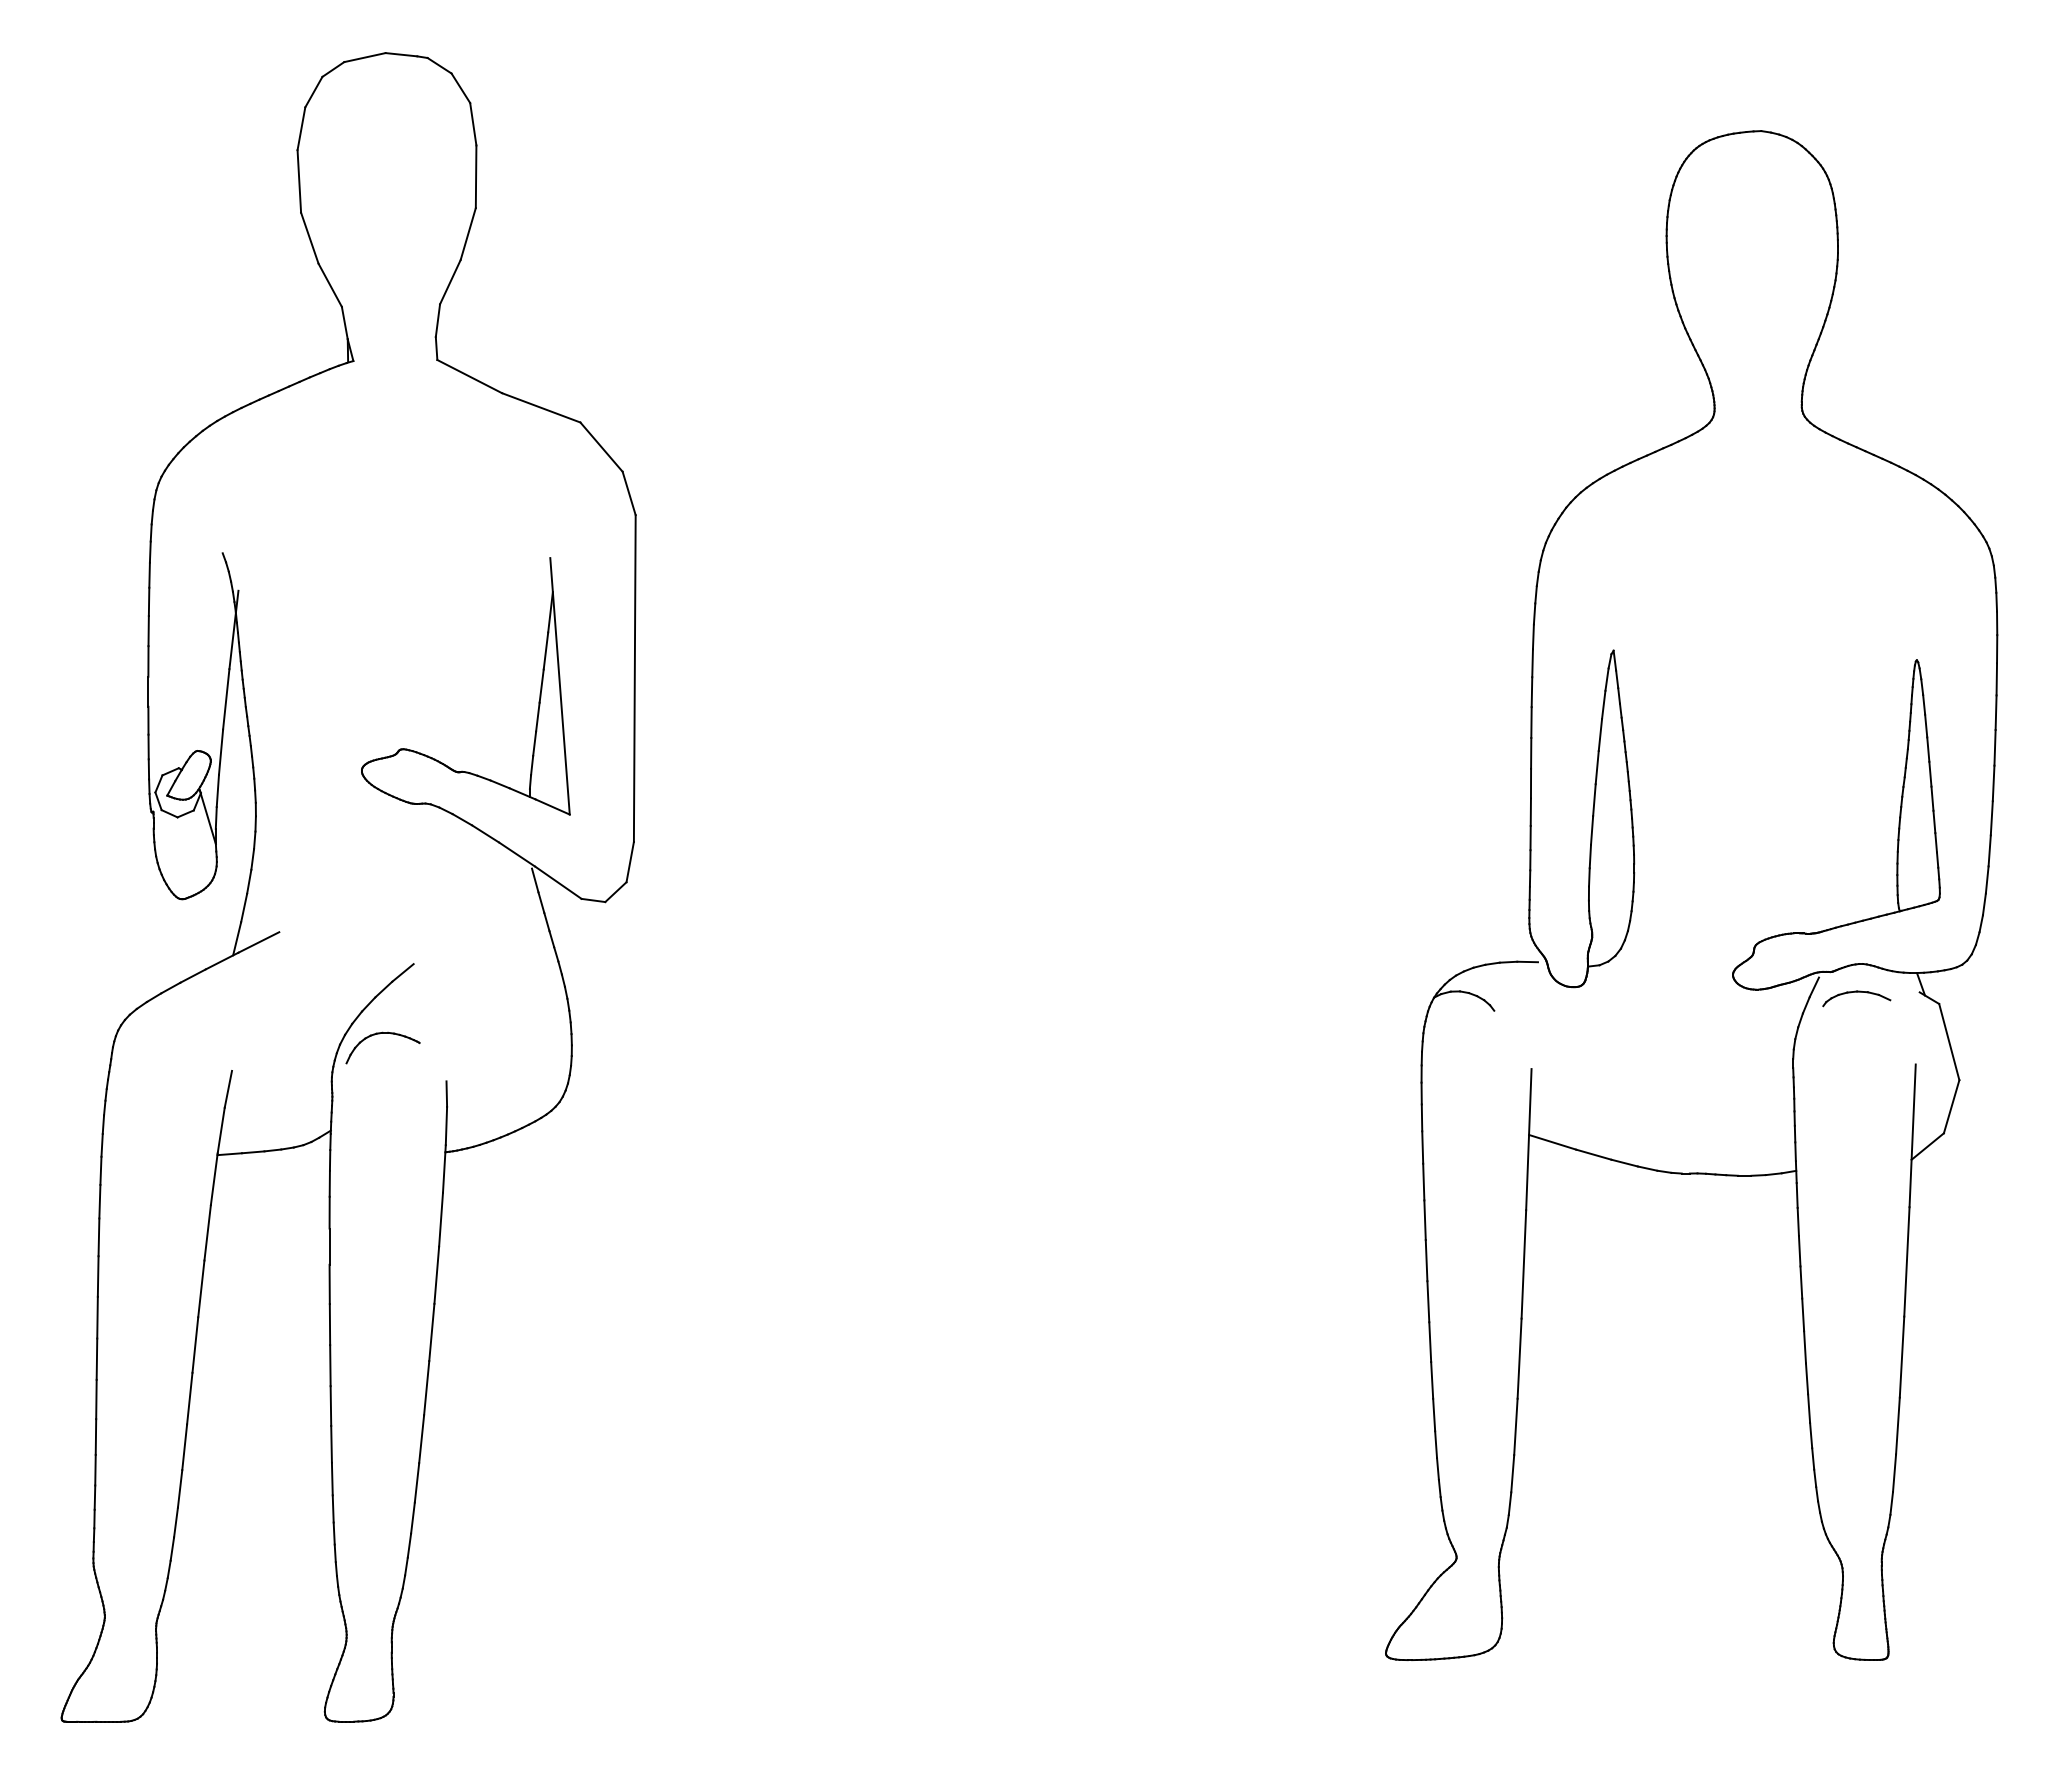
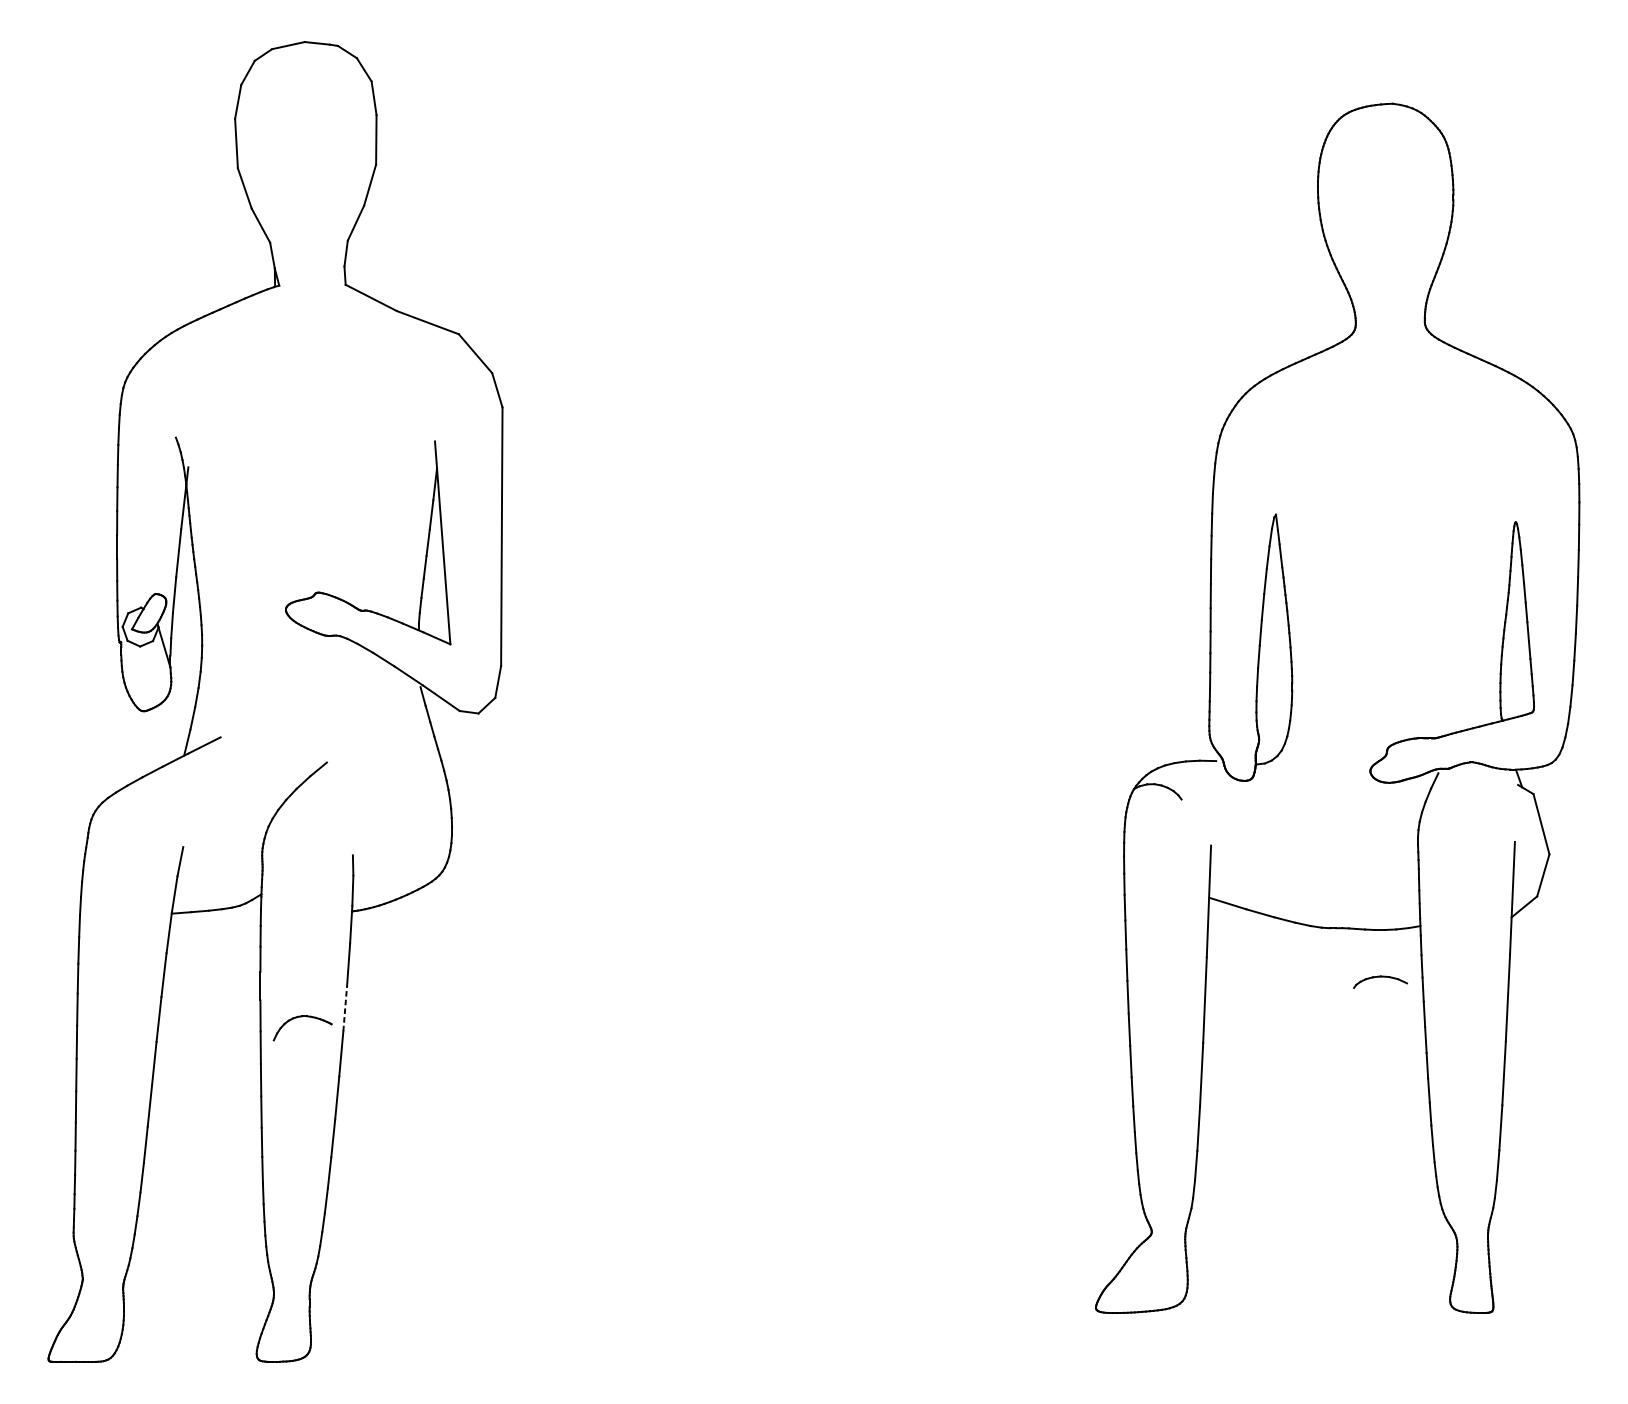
part: (1856, 998) -> (1380, 981), moved
part: (379, 1034) -> (299, 1017), moved
line: (436, 1275) -> (344, 1008), solid -> dashed

